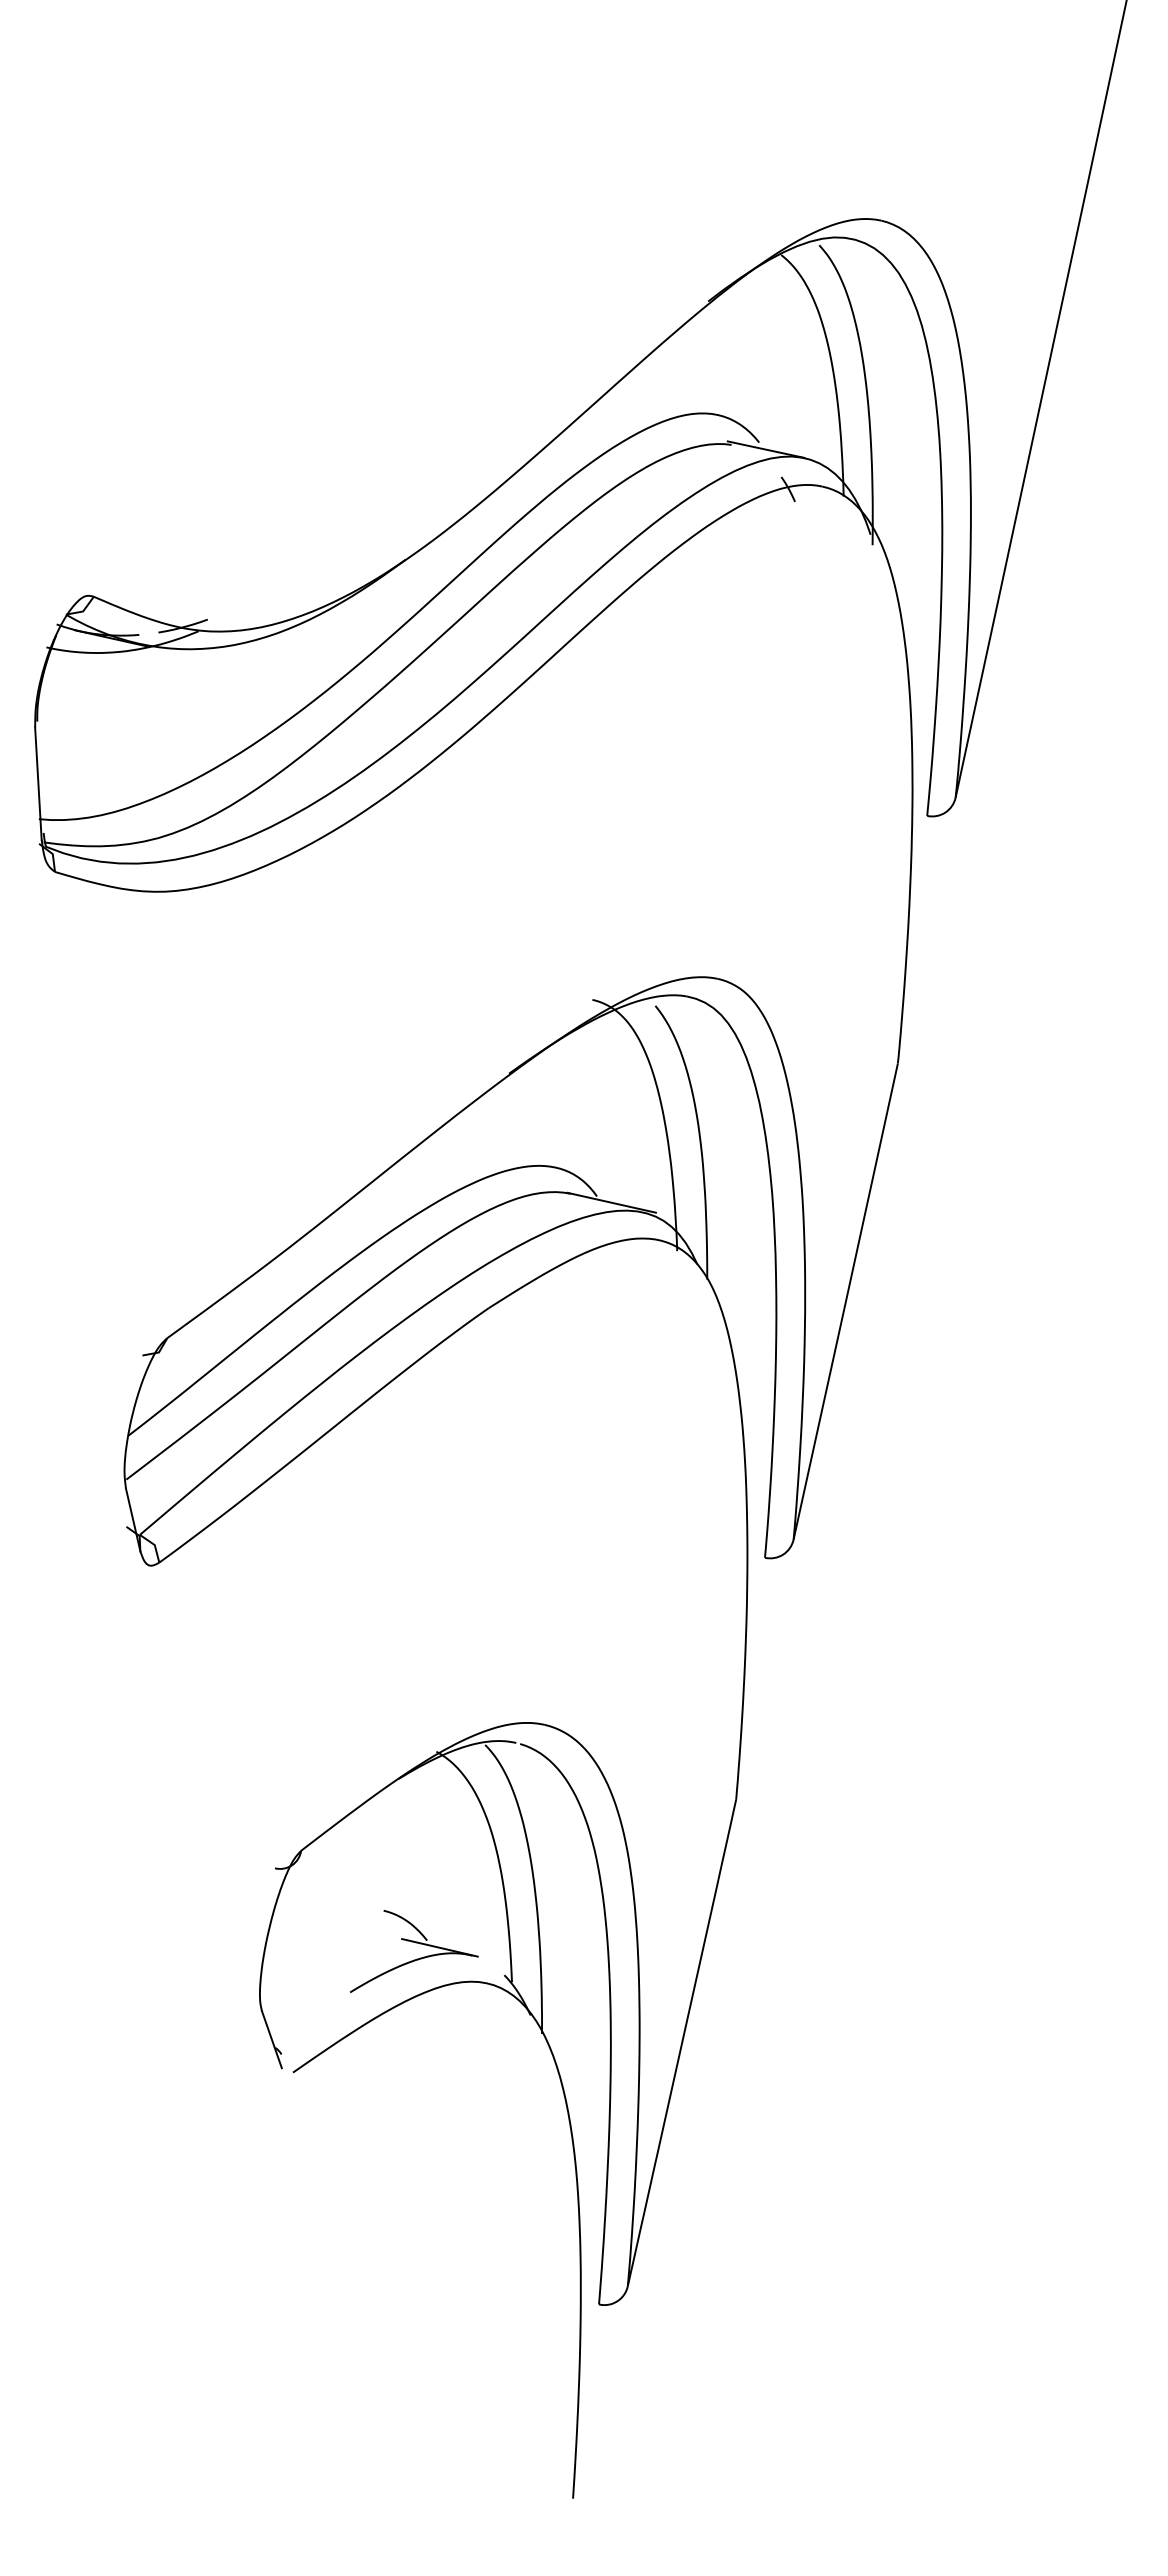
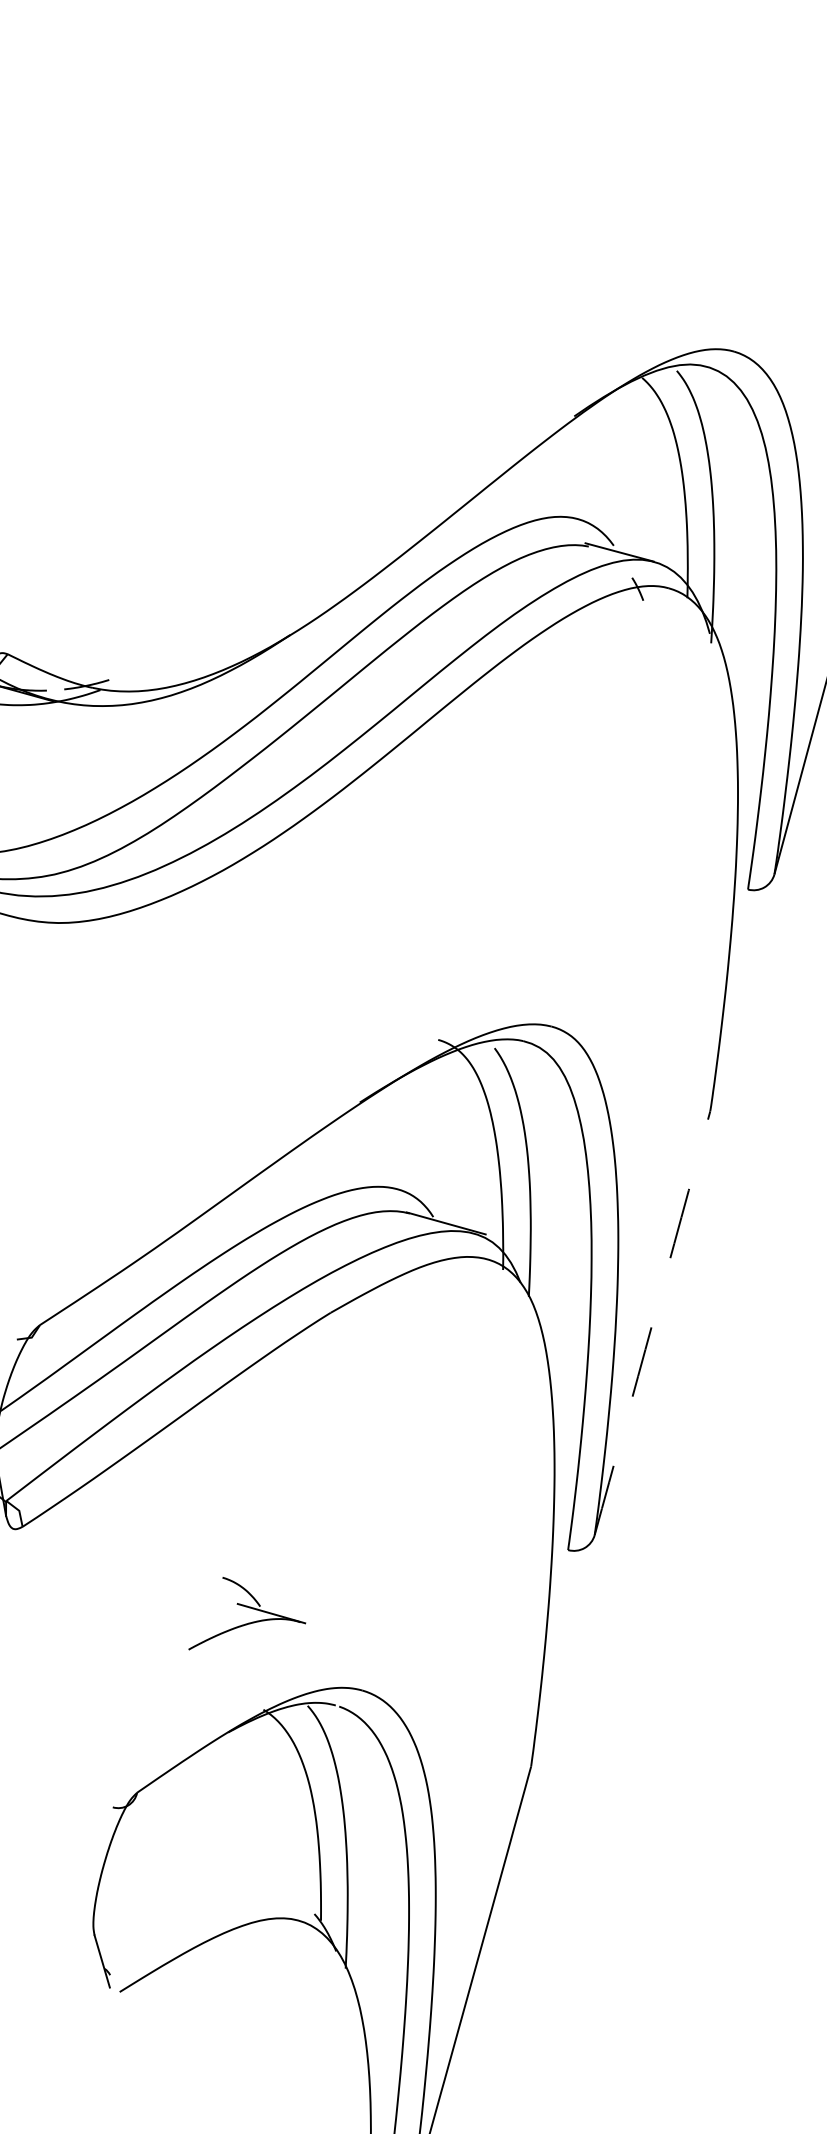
arc: (845, 1301) -> (652, 1323), solid -> dashed
part: (417, 1958) -> (250, 1622), moved

